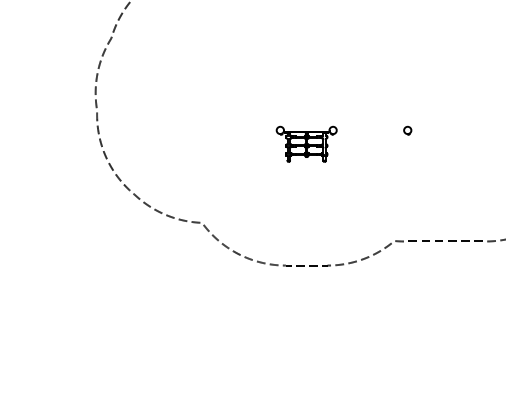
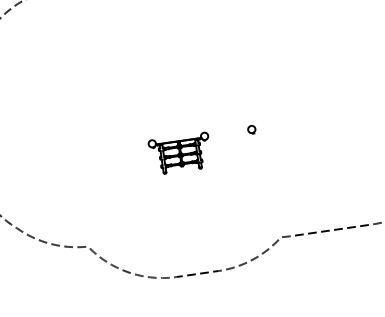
part: (407, 130) -> (251, 129), moved

